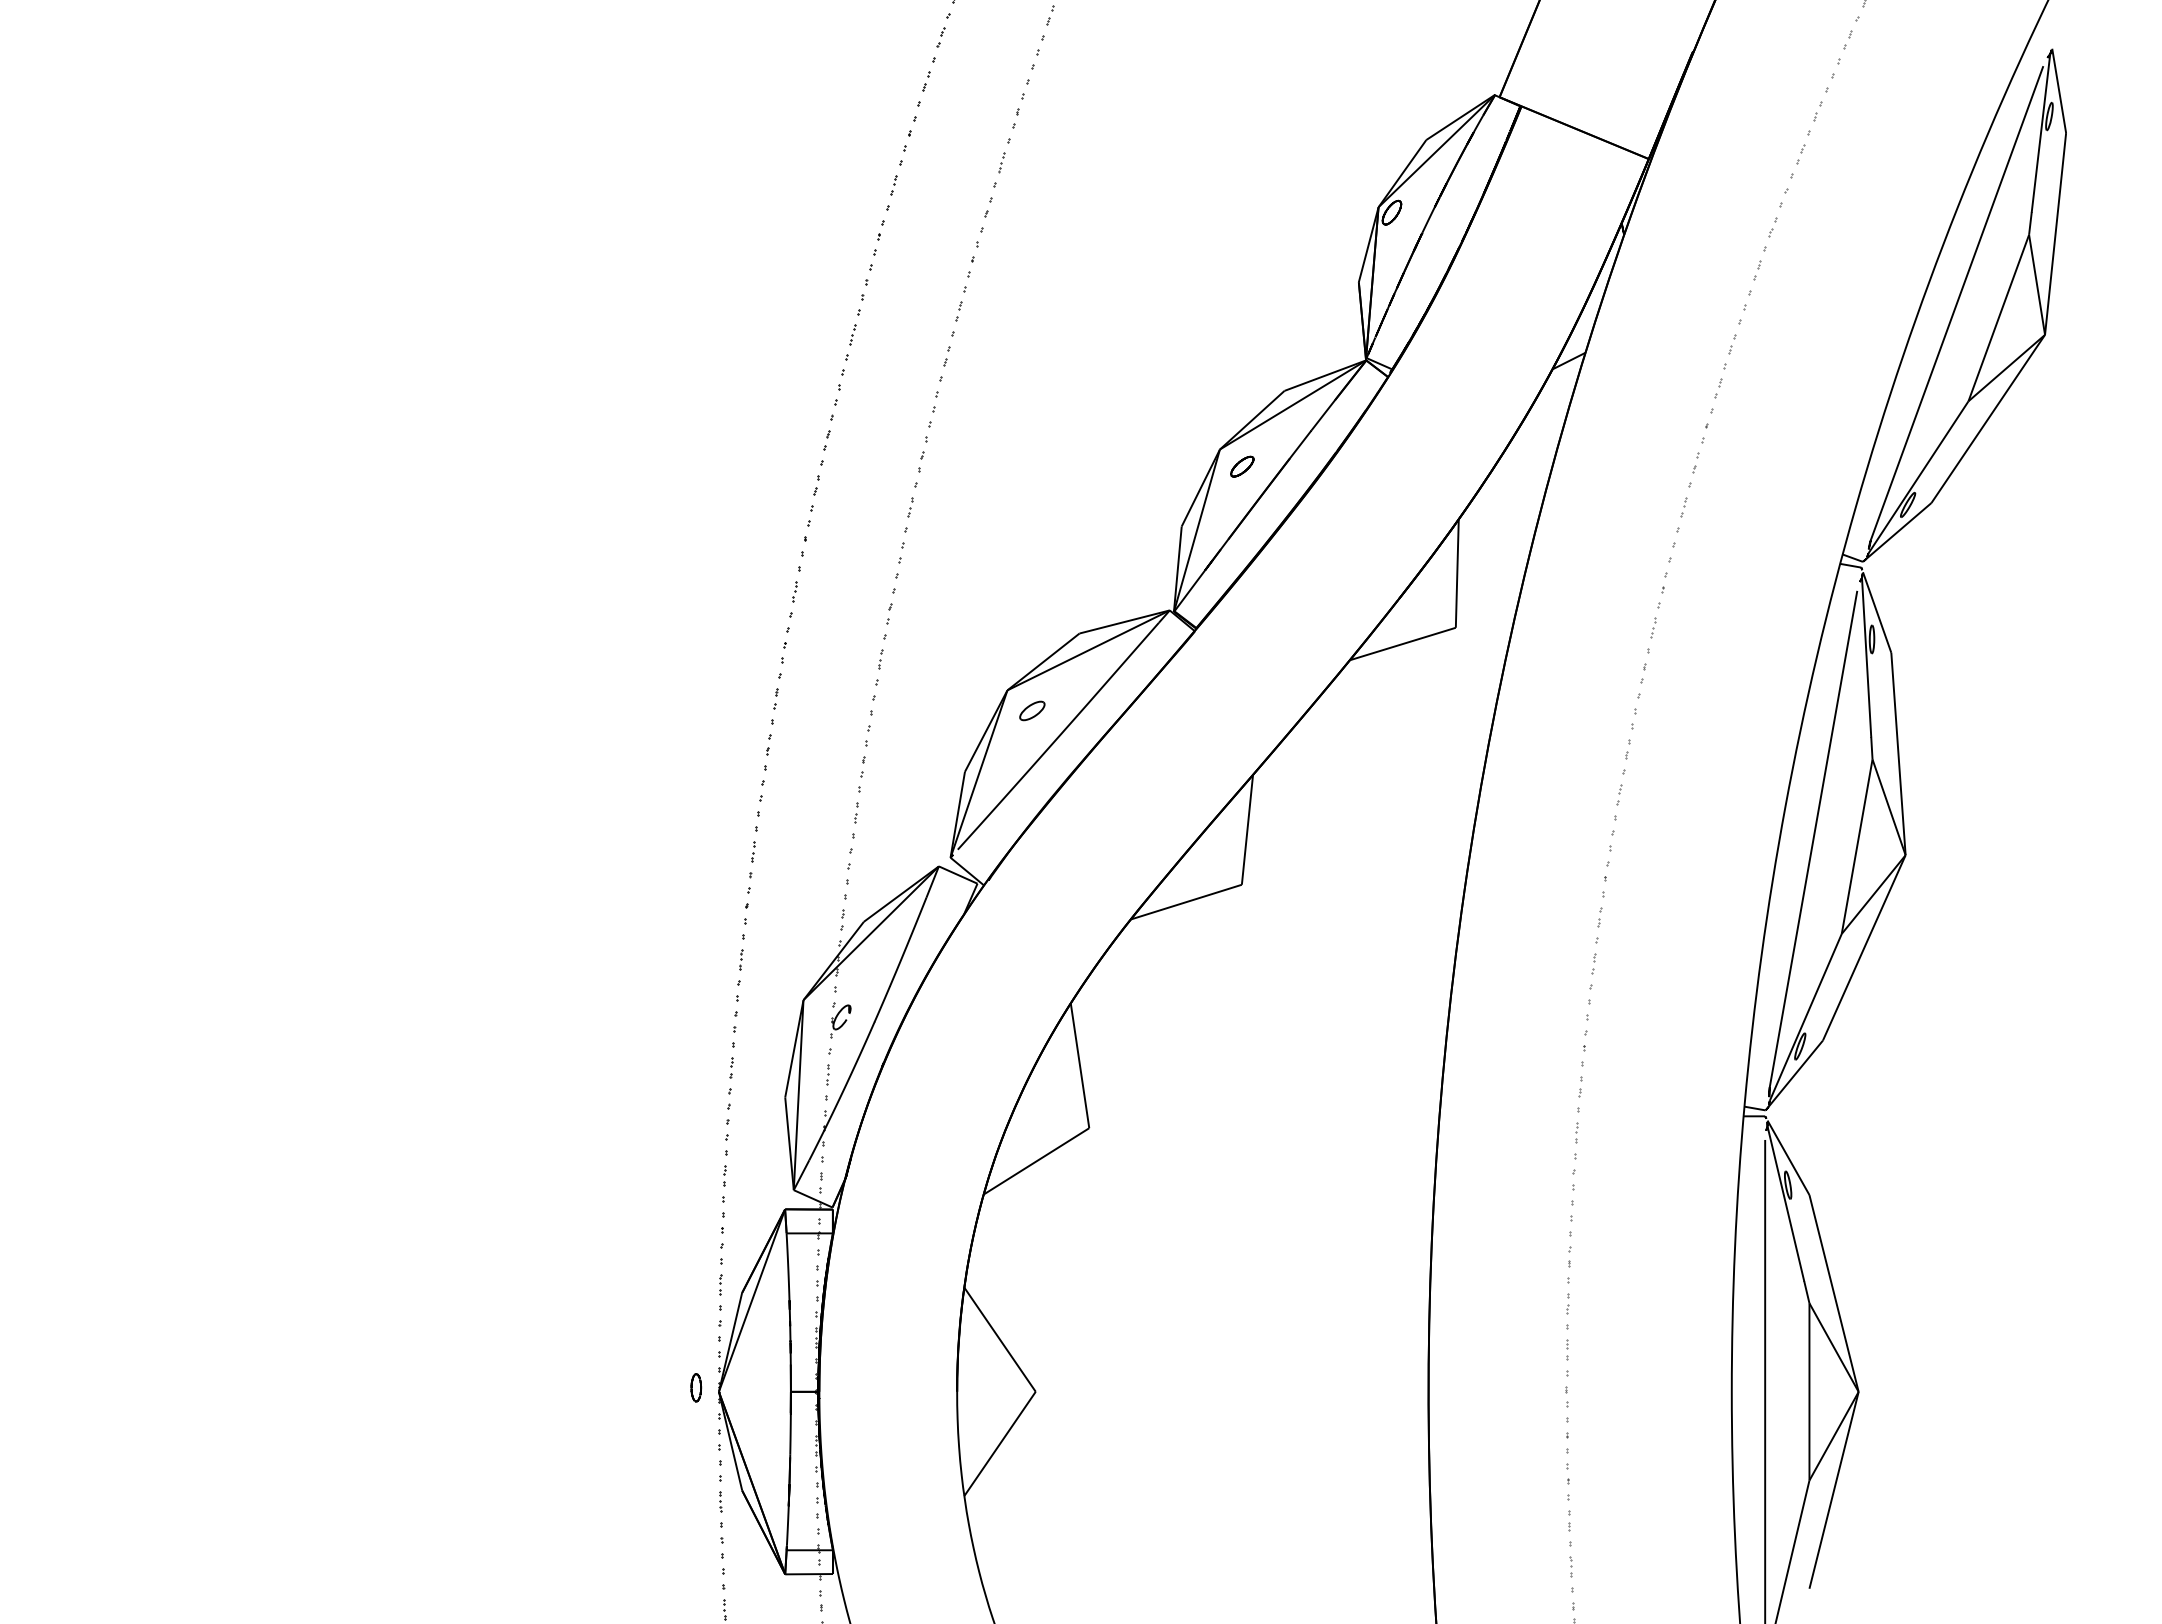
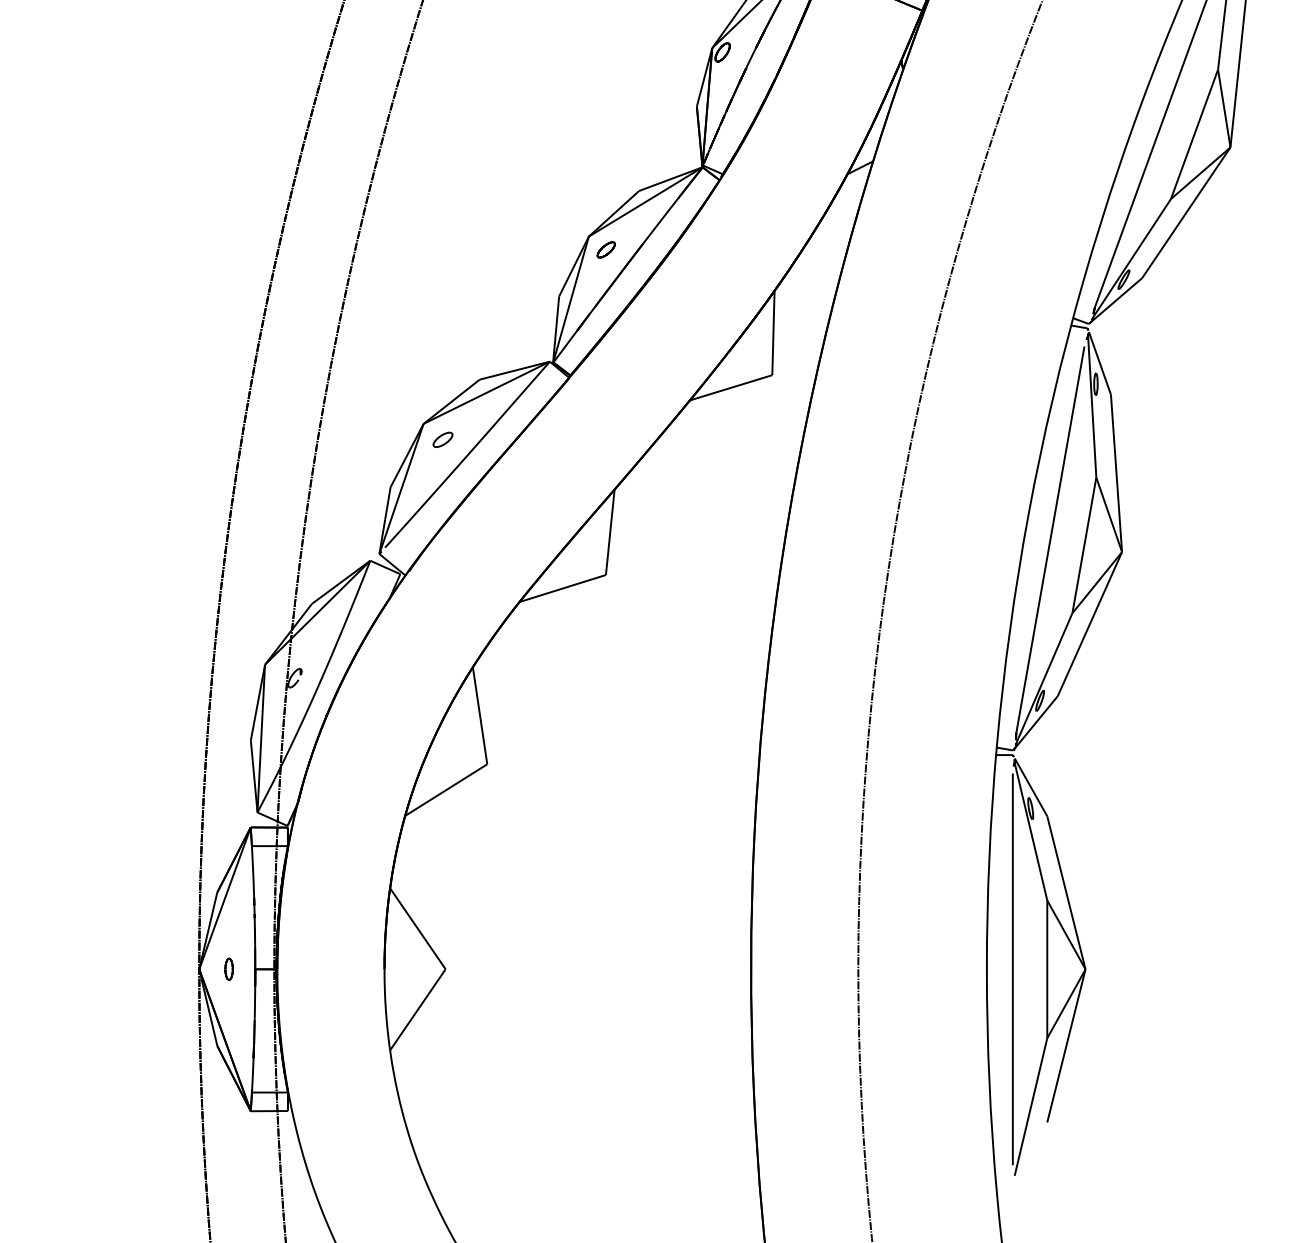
part: (696, 1387) -> (229, 969), moved

